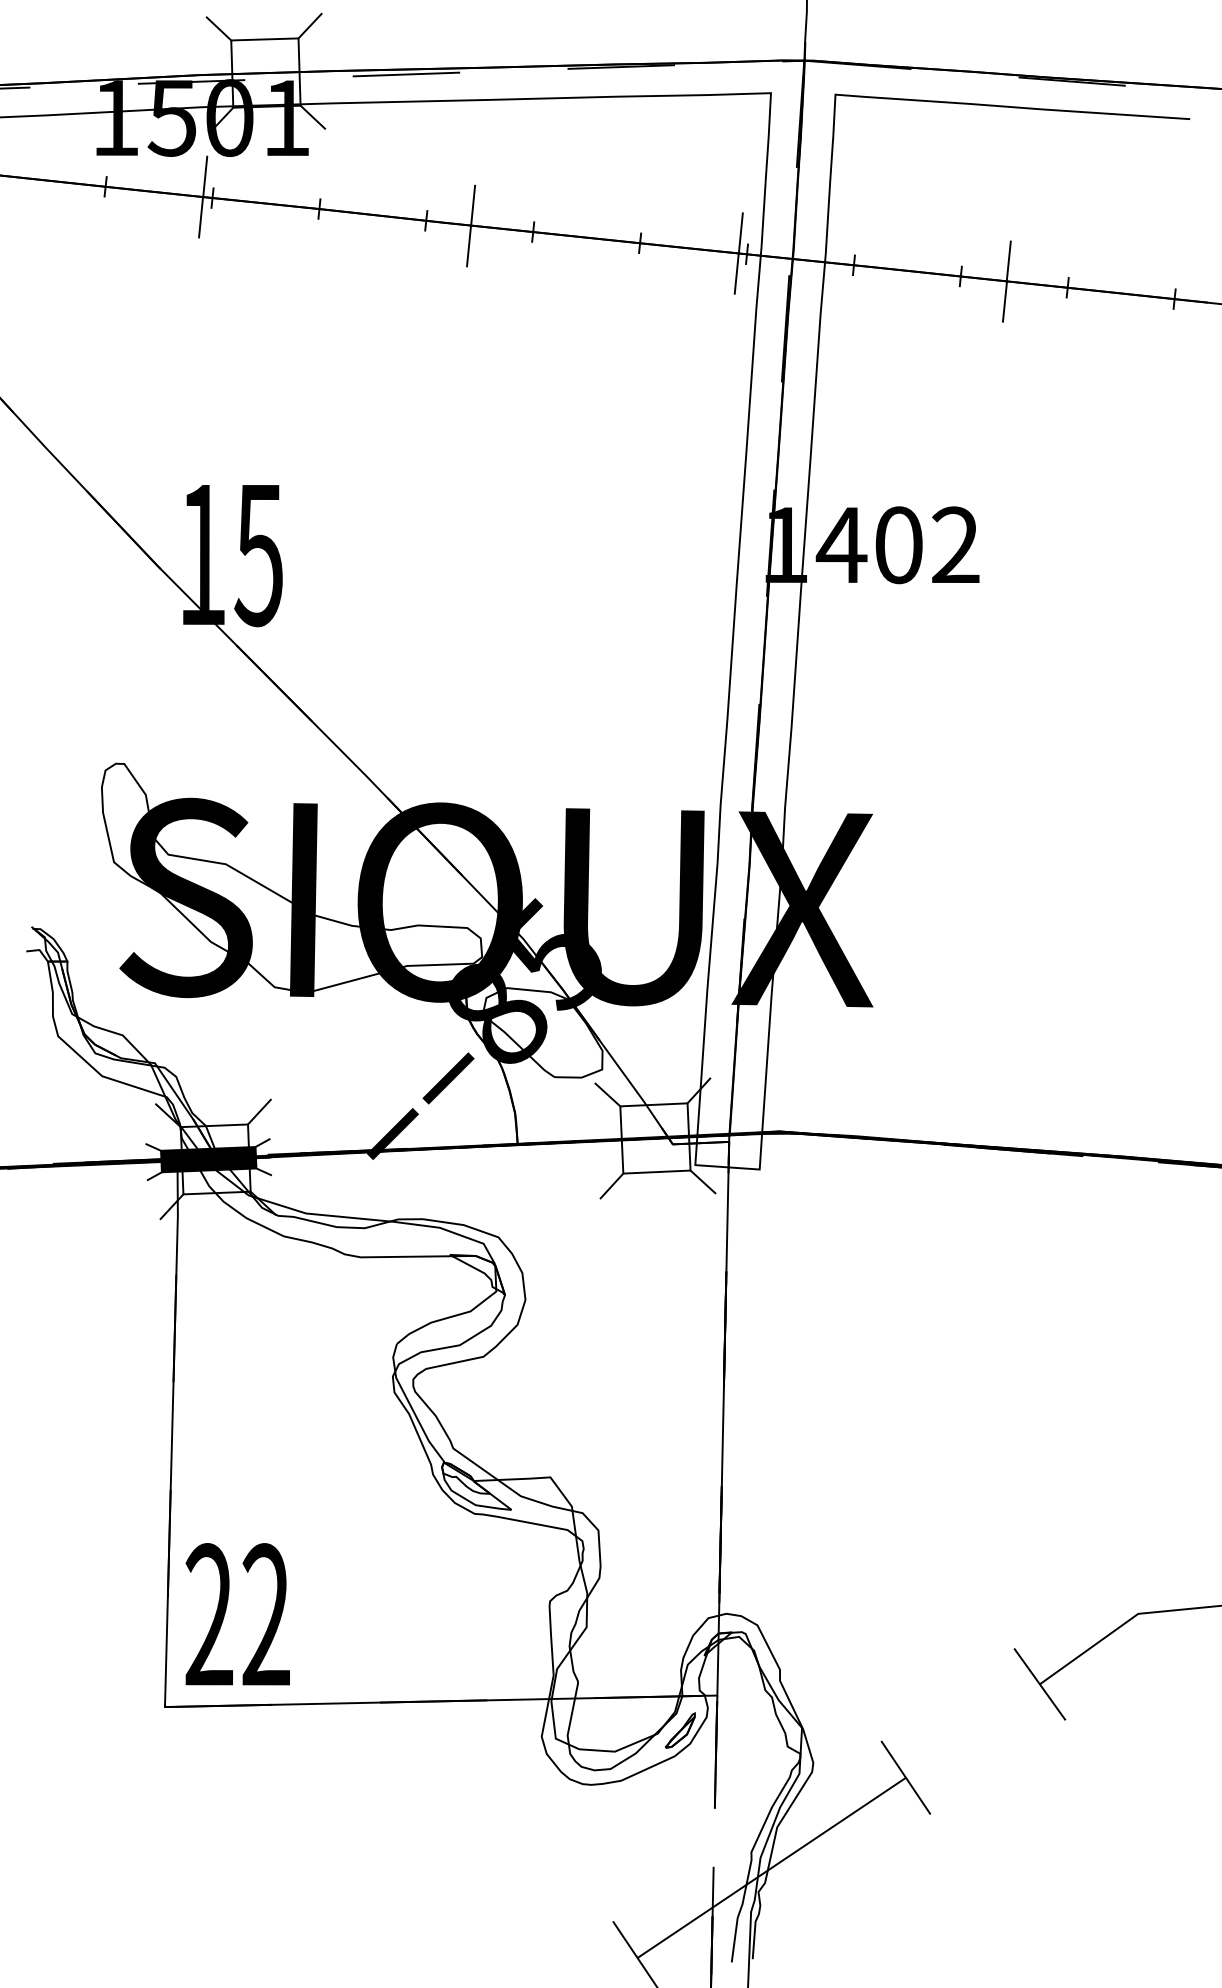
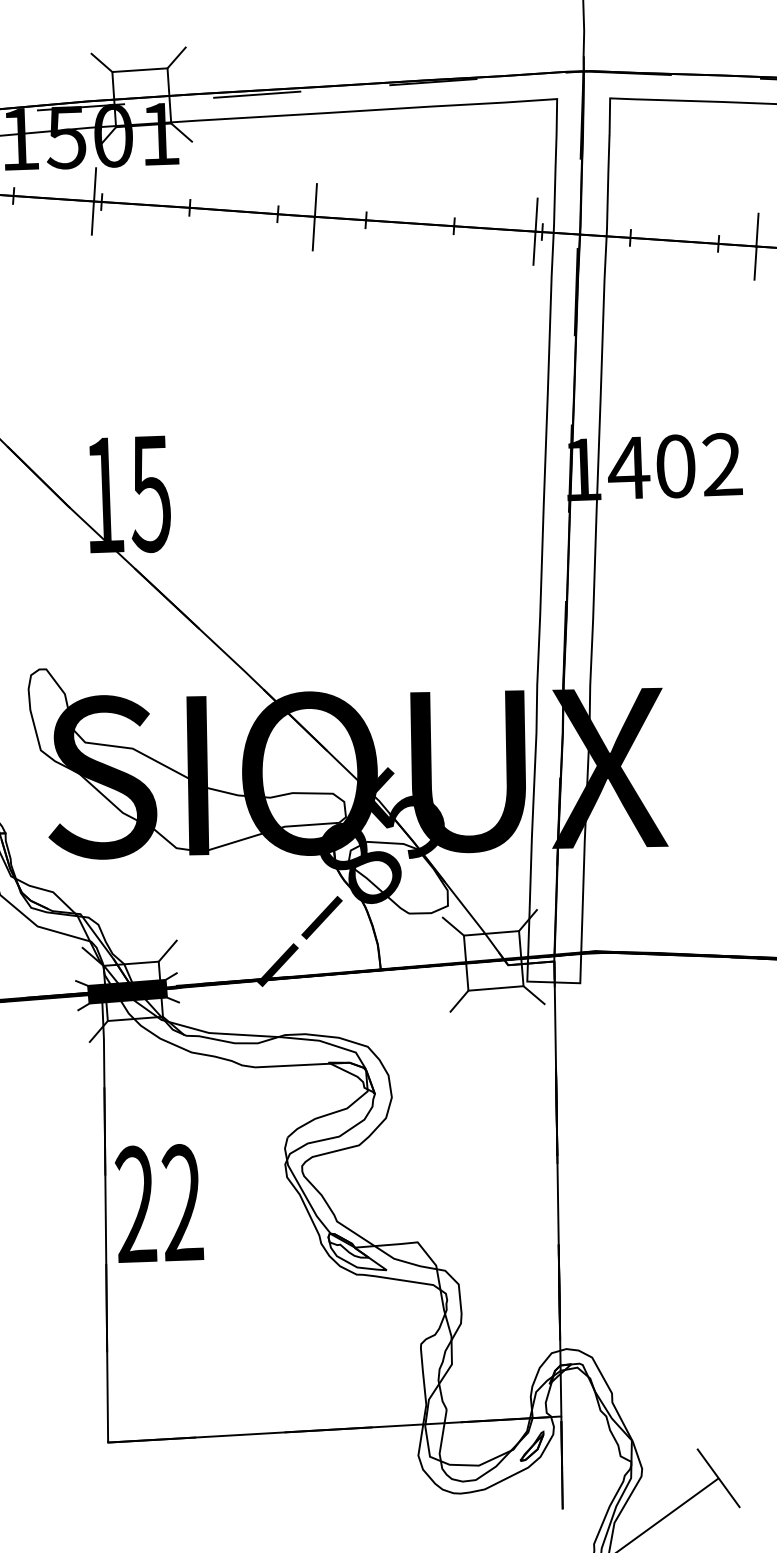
text: (237, 1614) -> (158, 1203), moved

